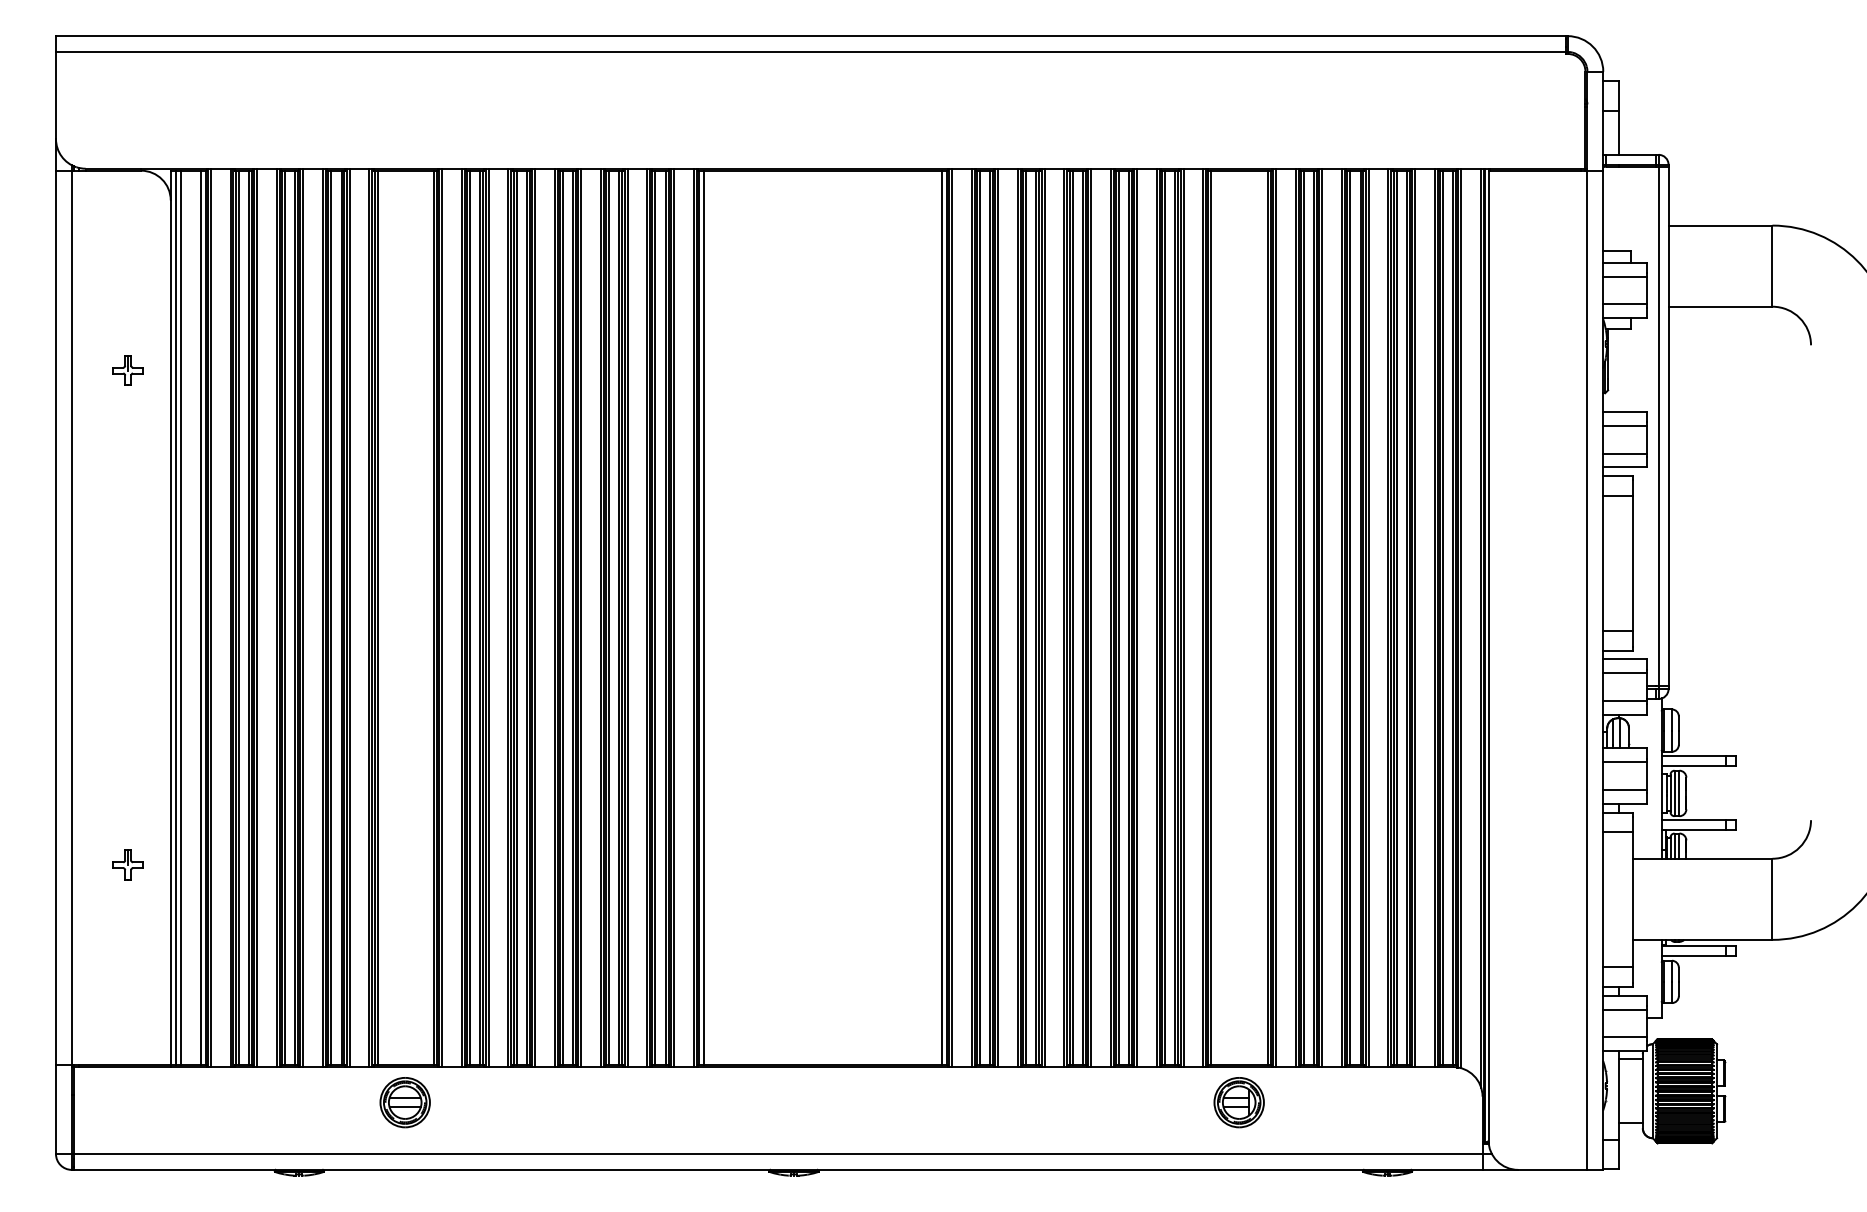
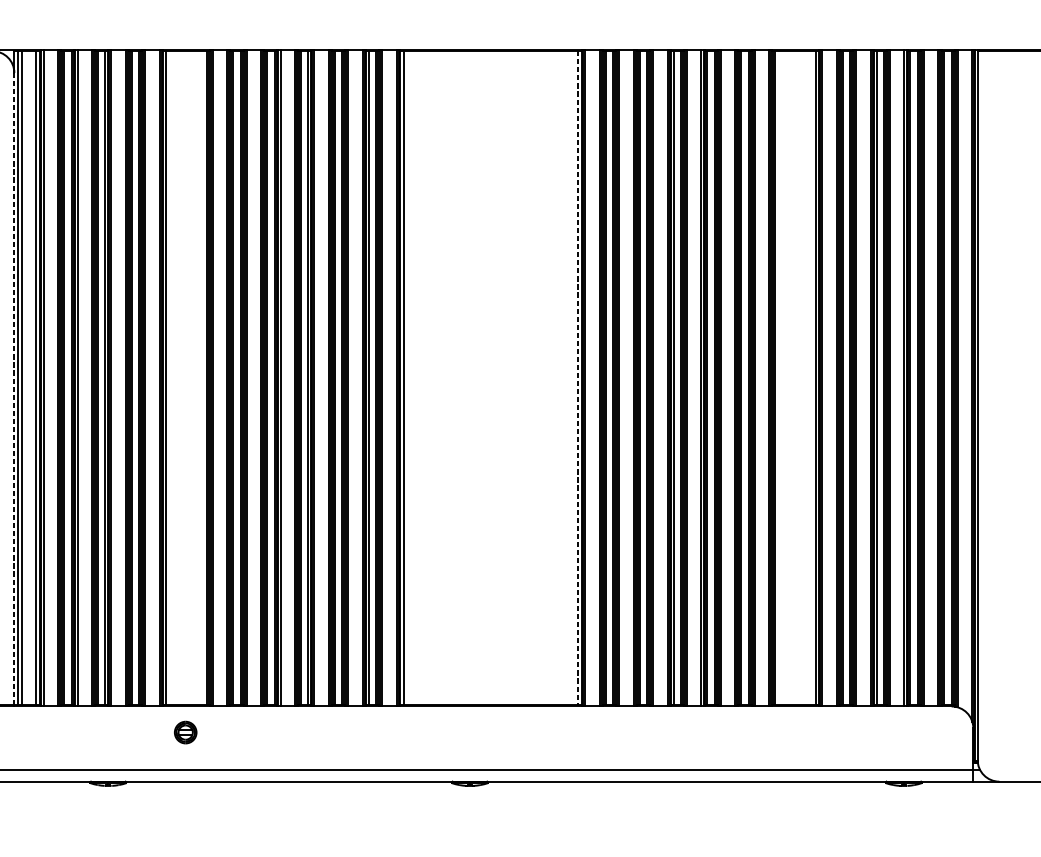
line: (941, 618) -> (577, 378), solid -> dashed
line: (170, 633) -> (14, 389), solid -> dashed
part: (404, 1102) -> (185, 732), size x0.6
part: (1238, 1102) -> (794, 732), removed

